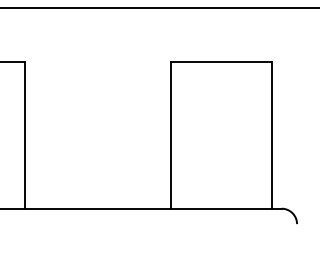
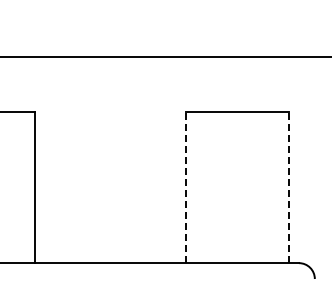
line: (171, 135) -> (185, 187), solid -> dashed
line: (271, 135) -> (288, 187), solid -> dashed

